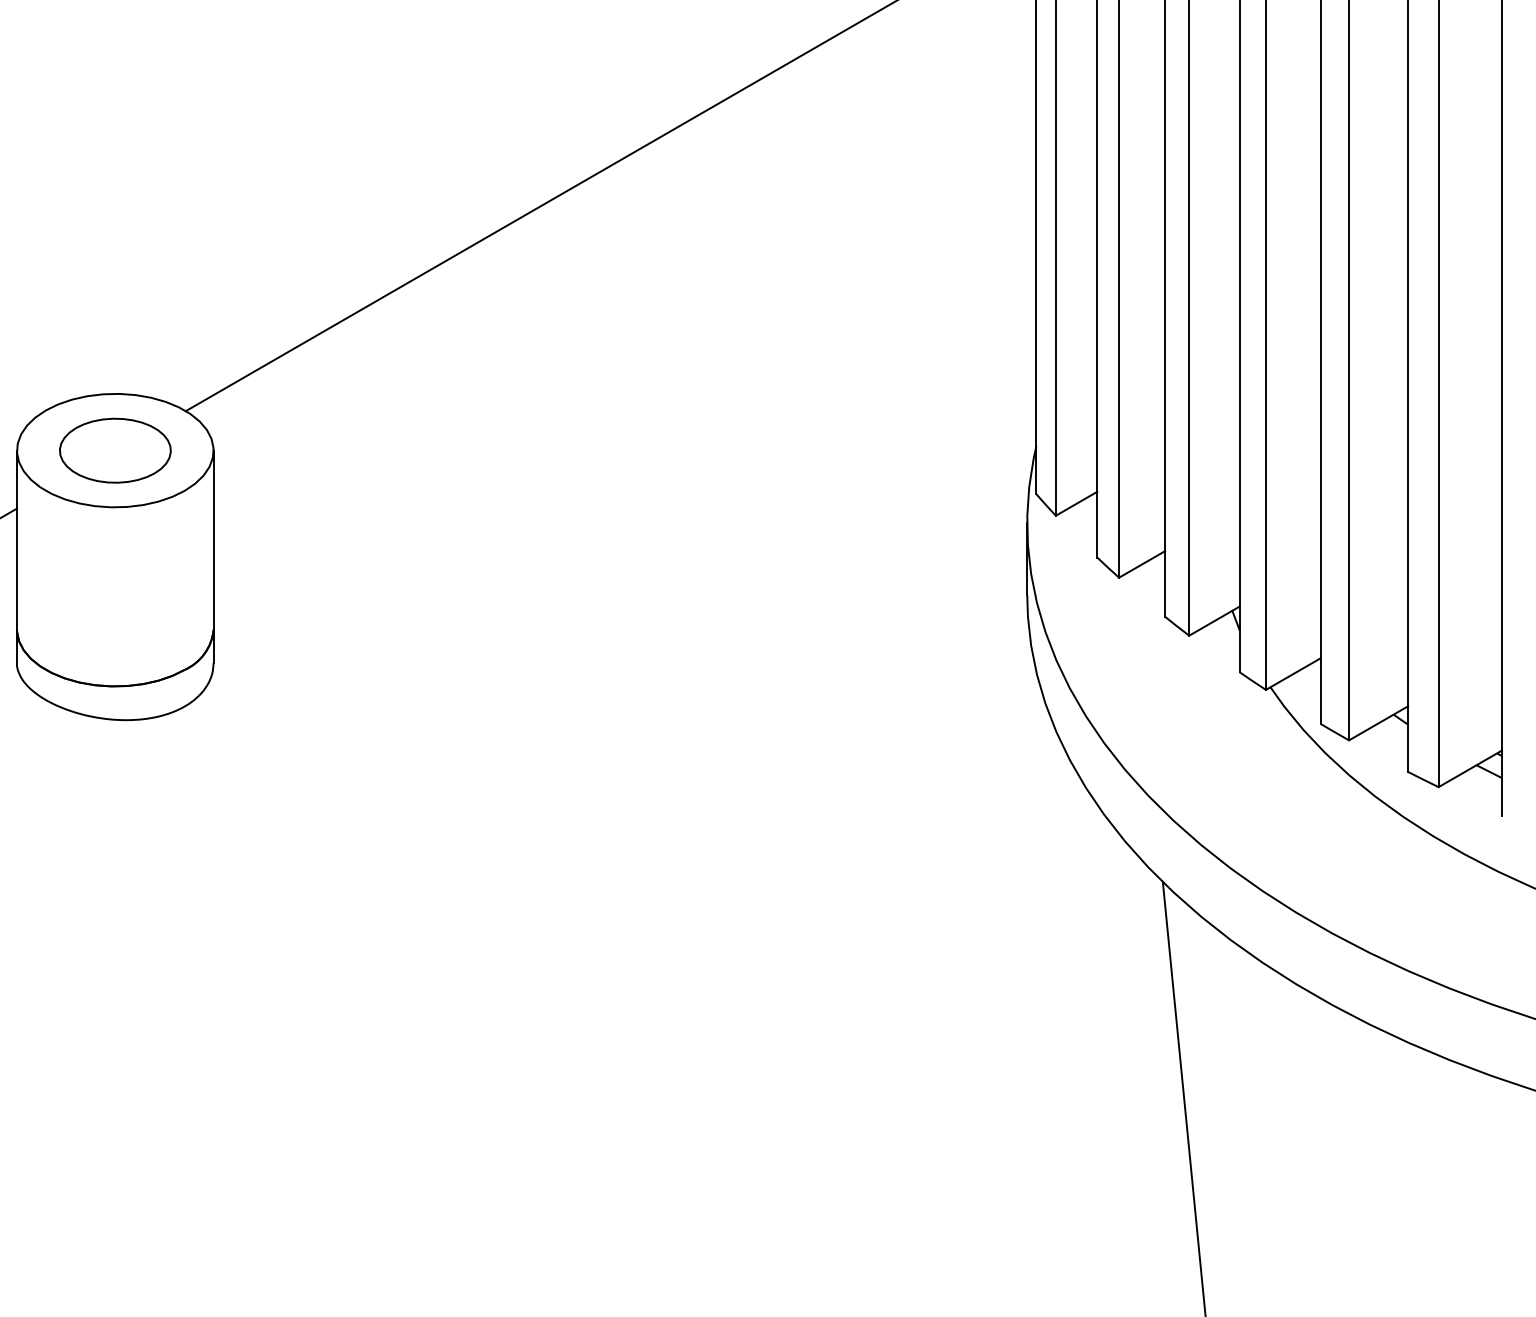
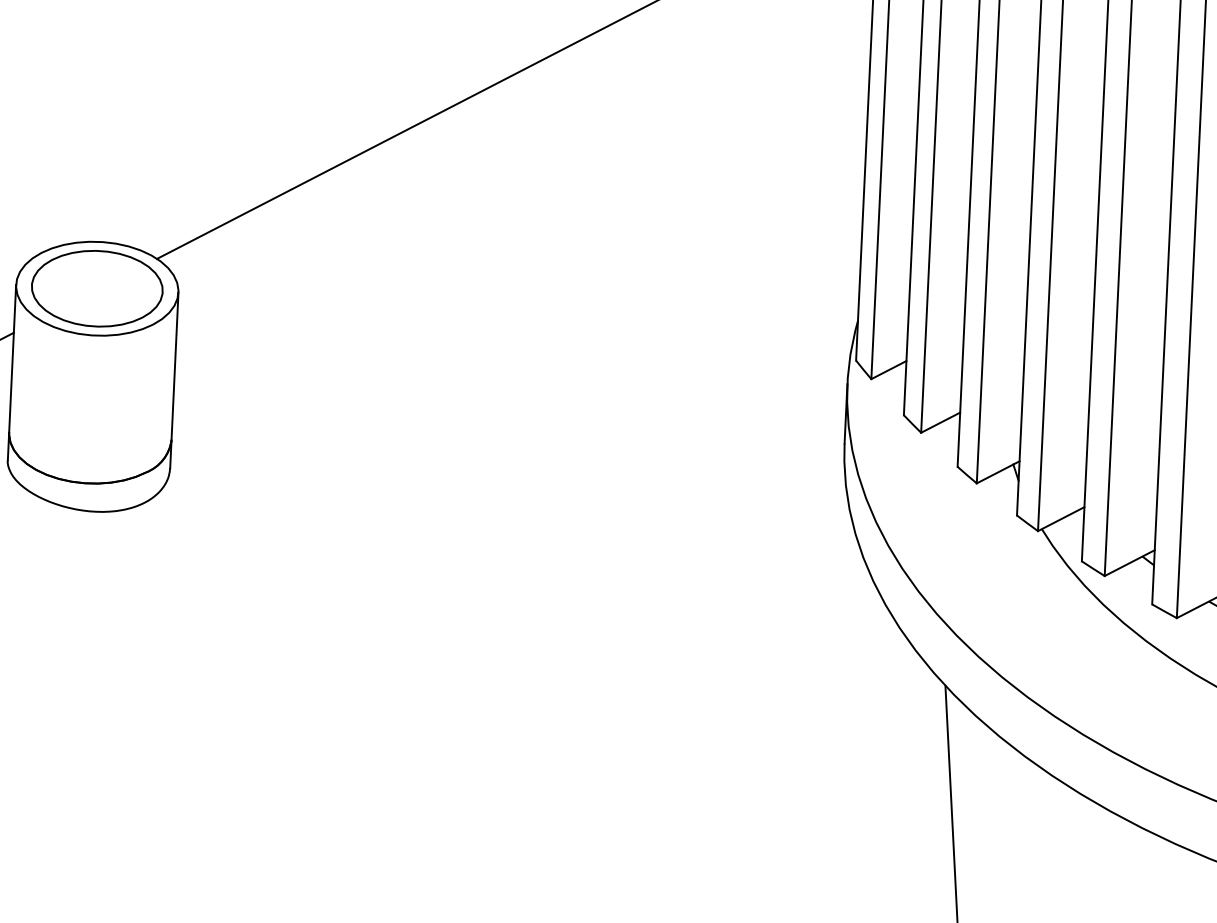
part: (115, 450) -> (97, 288), size x1.43

